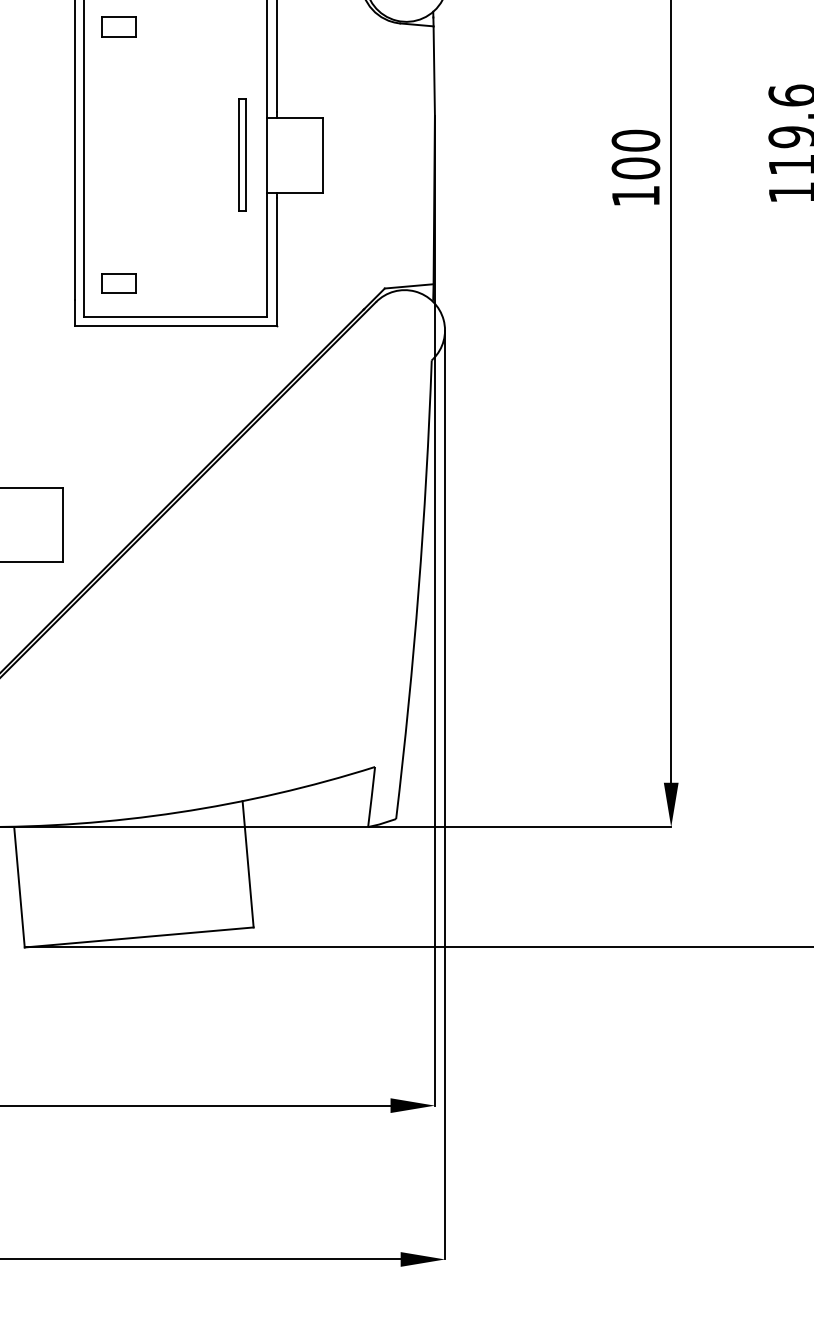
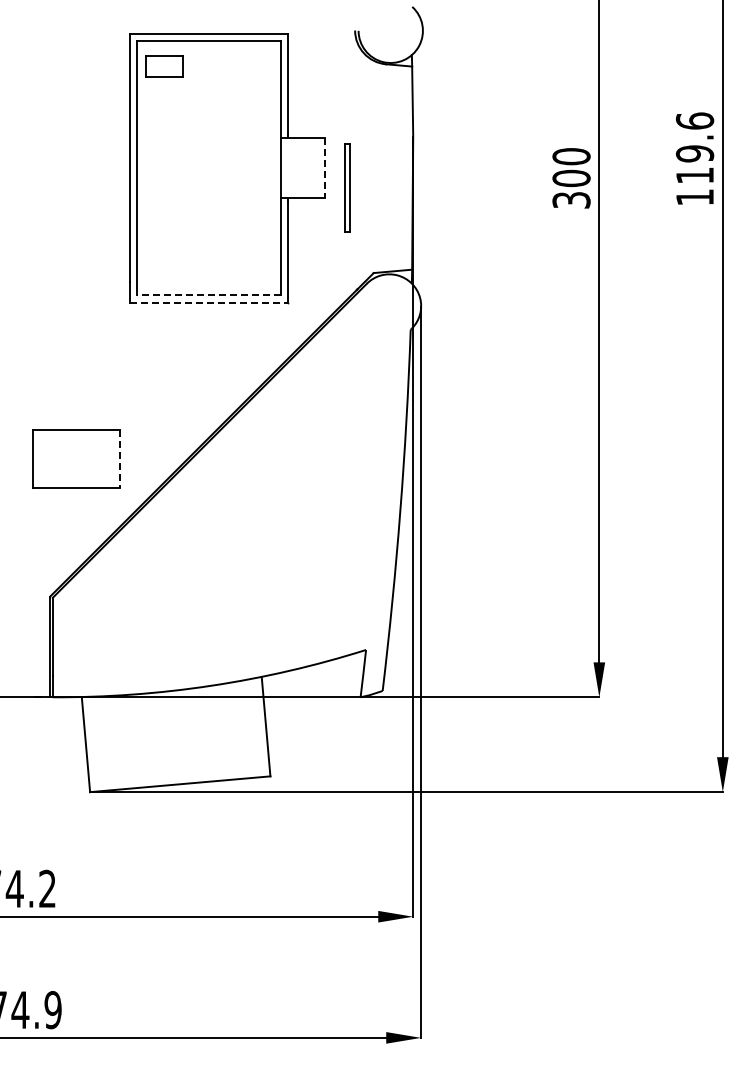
part: (119, 27) -> (164, 67), size x1.4
part: (242, 154) -> (347, 187), moved
line: (323, 155) -> (325, 168), solid -> dashed
text: (635, 196) -> (571, 200), 100 -> 300
part: (119, 283) -> (164, 269), removed
line: (175, 316) -> (208, 295), solid -> dashed
line: (176, 325) -> (209, 302), solid -> dashed
line: (63, 525) -> (120, 459), solid -> dashed

